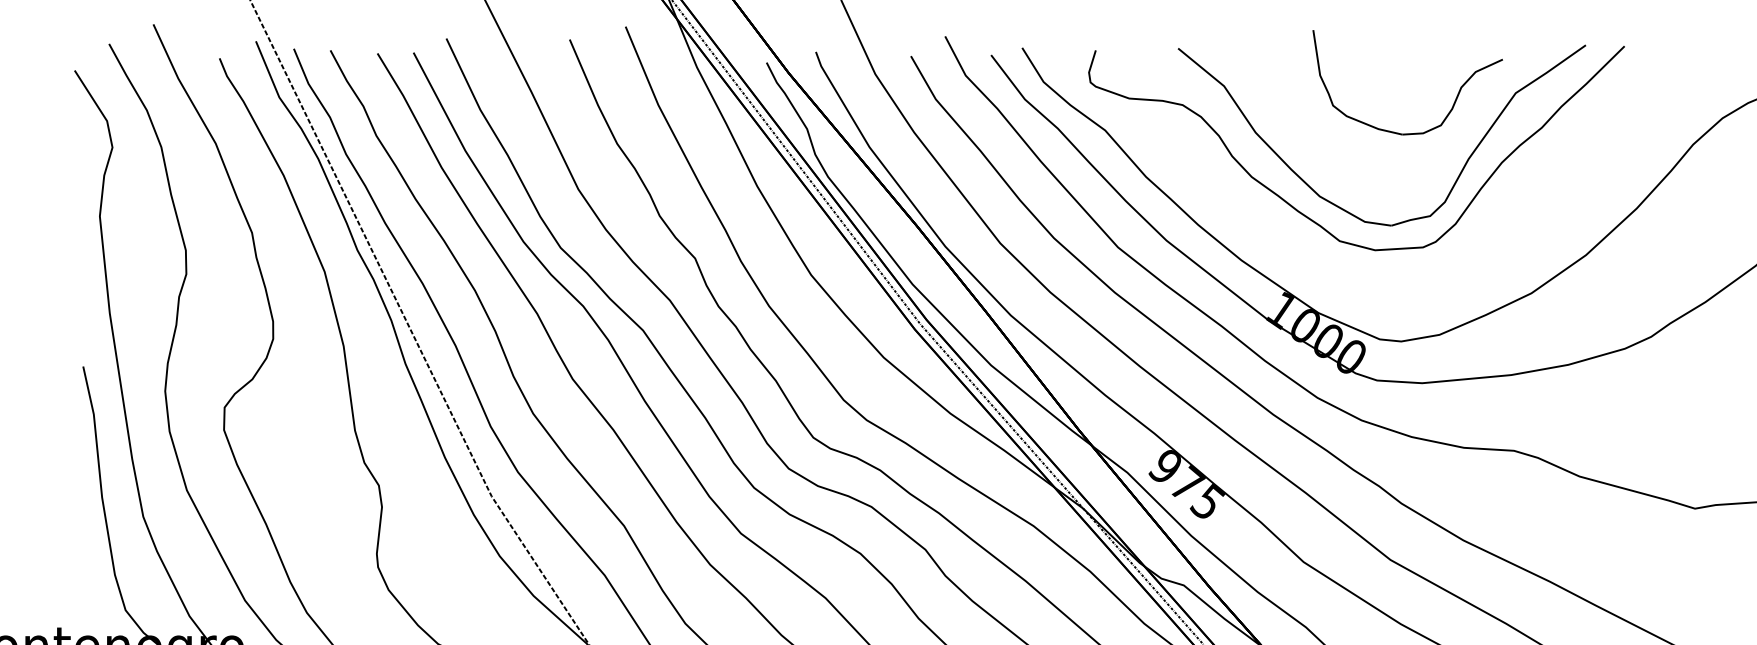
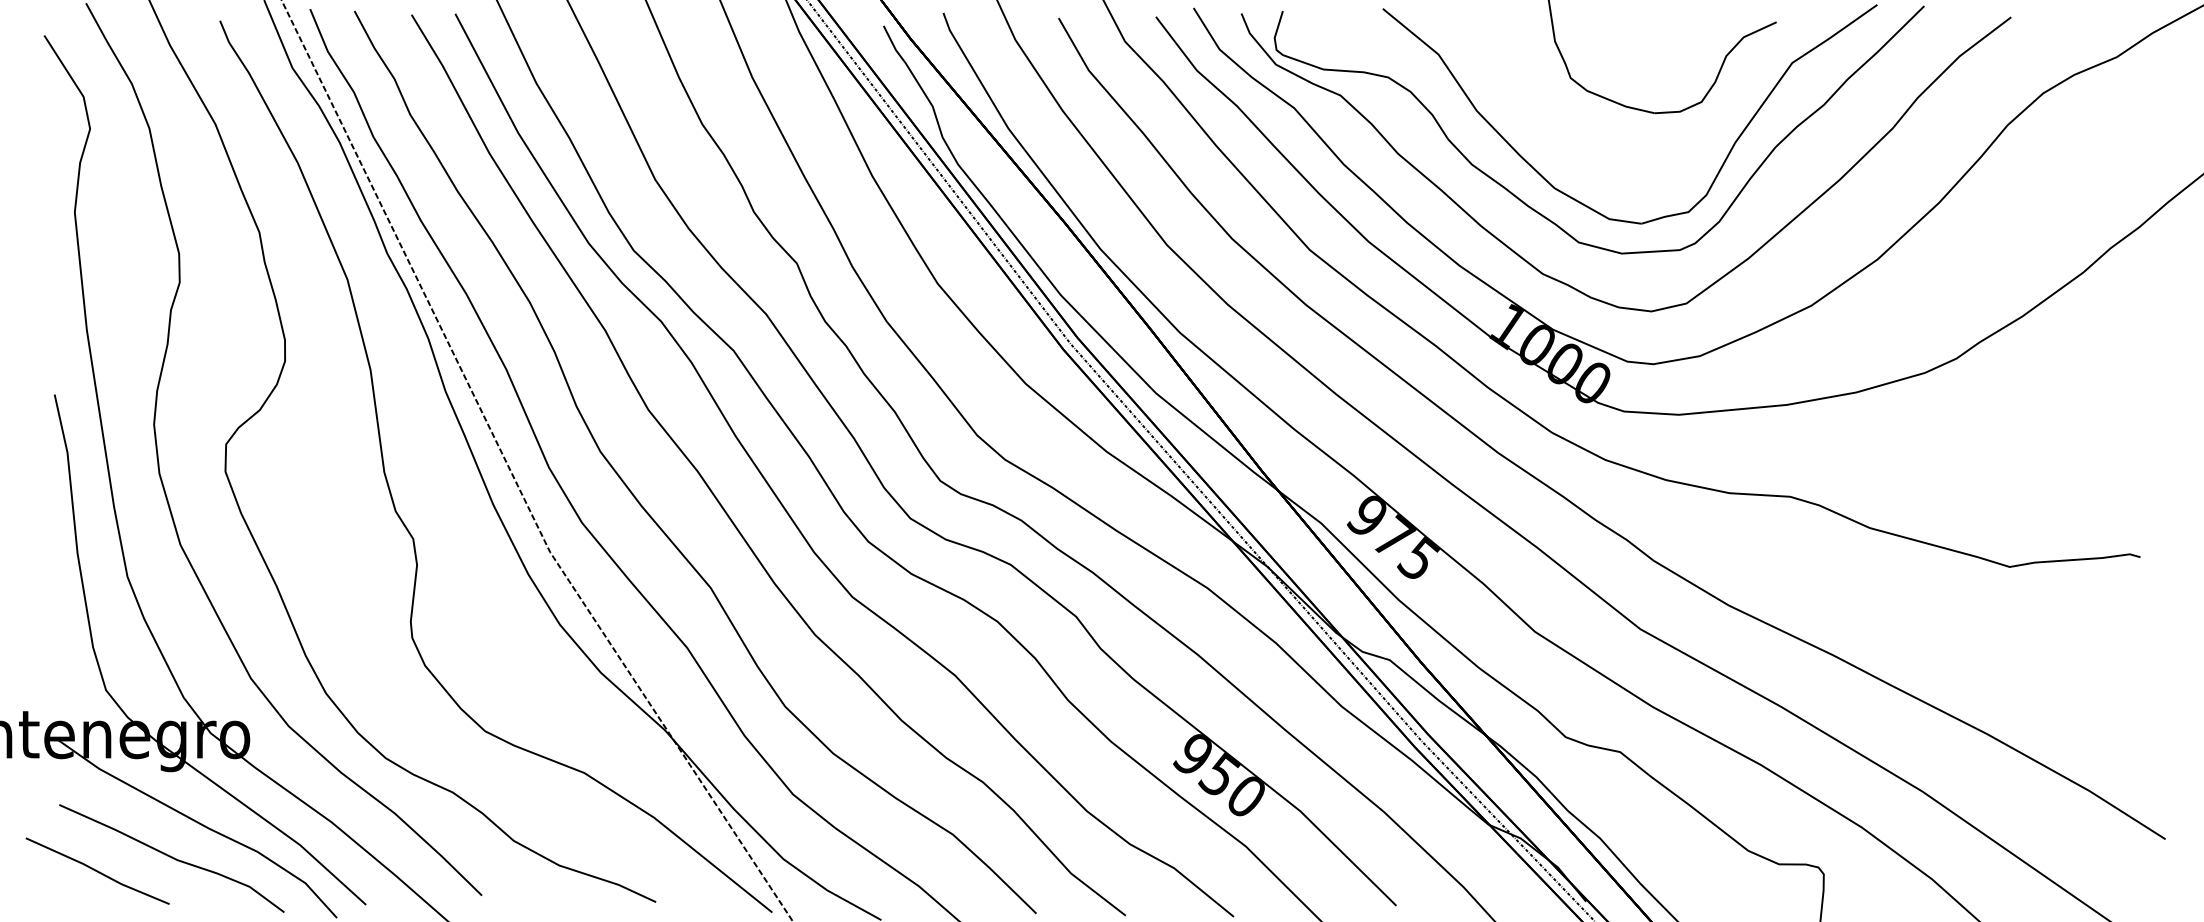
curve: (1330, 274) -> (1567, 283), added

